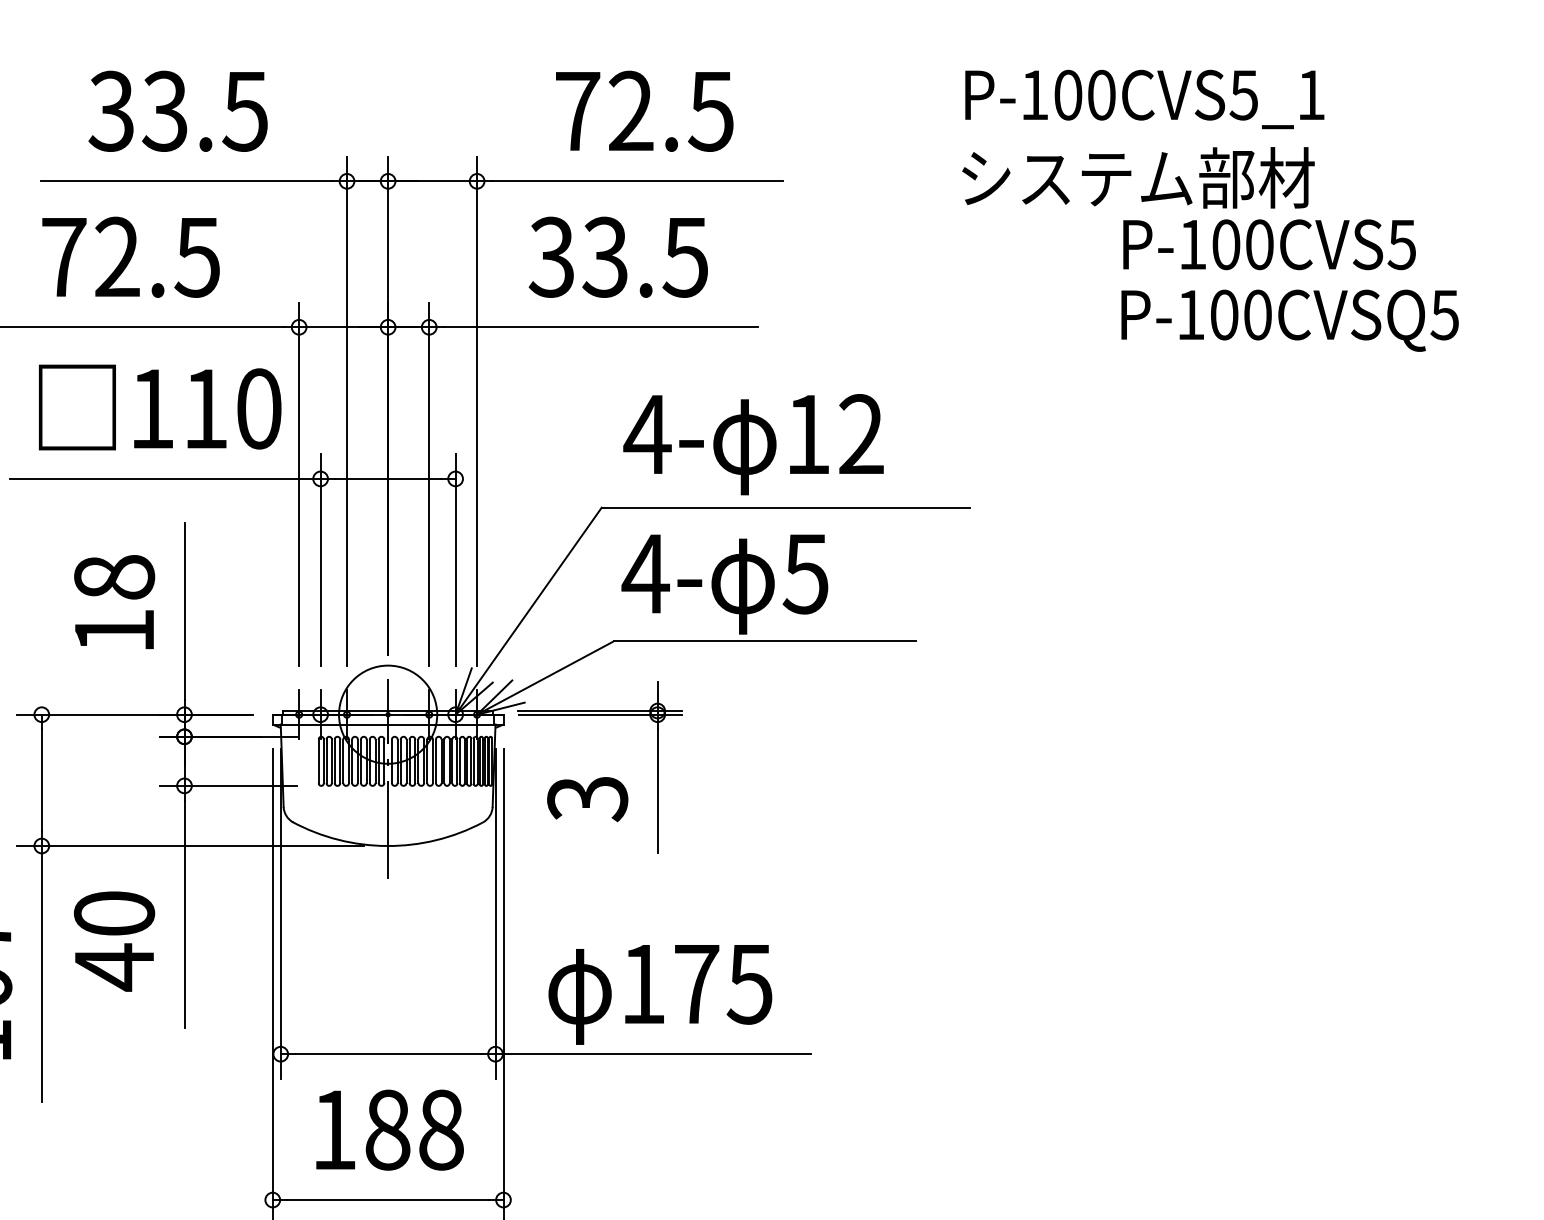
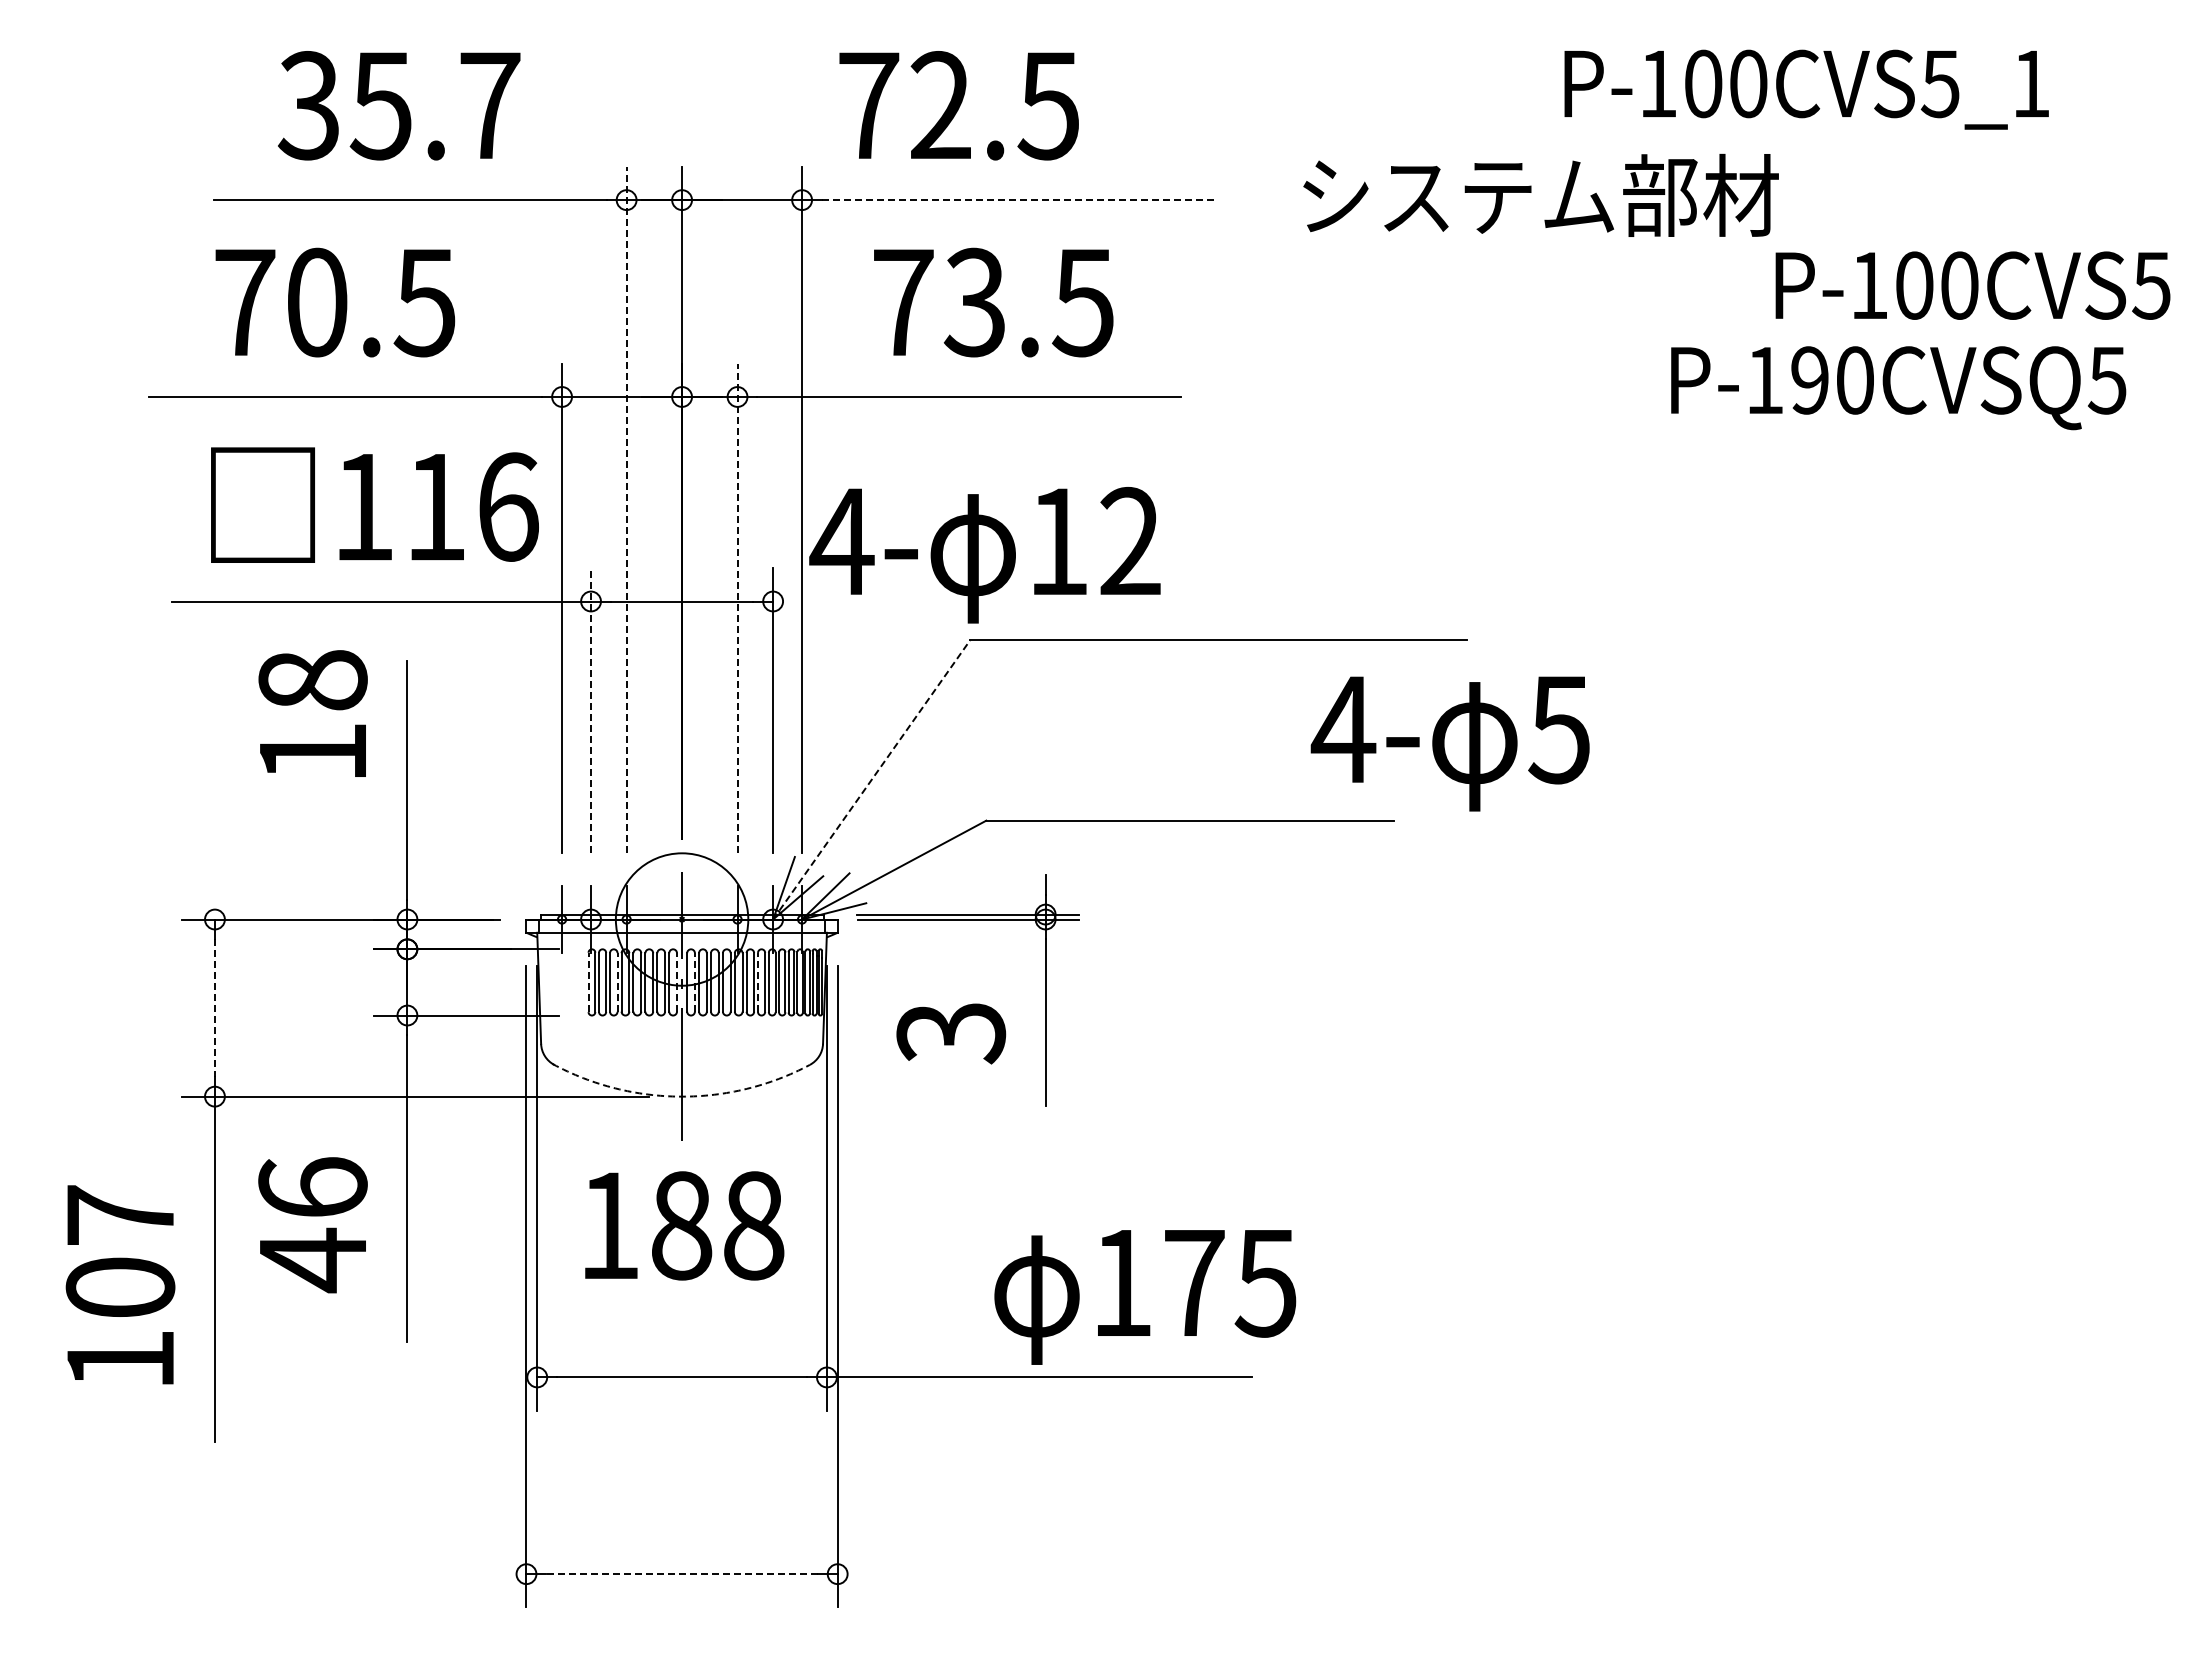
text: (1144, 99) -> (1806, 89), moved
text: (204, 111) -> (434, 105), 33.5 -> 35.7
text: (644, 111) -> (958, 105), moved
text: (1137, 177) -> (1540, 194), moved
line: (637, 181) -> (1018, 200), solid -> dashed
text: (1269, 244) -> (1972, 285), moved
text: (117, 257) -> (317, 302), 72.5 -> 70.5
text: (551, 257) -> (902, 302), 33.5 -> 73.5
text: (1224, 315) -> (1809, 380), P-100CVSQ5 -> P-190CVSQ5
text: (259, 408) -> (508, 506), 110 -> 116
line: (346, 410) -> (626, 509), solid -> dashed
text: (753, 444) -> (984, 555), moved
line: (429, 484) -> (737, 608), solid -> dashed
line: (320, 559) -> (591, 710), solid -> dashed
text: (724, 584) -> (1449, 743), moved
text: (114, 601) -> (312, 713), moved
line: (528, 610) -> (871, 779), solid -> dashed
line: (340, 760) -> (617, 981), solid -> dashed
line: (384, 760) -> (677, 981), solid -> dashed
line: (397, 760) -> (694, 981), solid -> dashed
line: (318, 761) -> (588, 982), solid -> dashed
line: (444, 761) -> (758, 982), solid -> dashed
line: (41, 780) -> (214, 1008), solid -> dashed
arc: (387, 845) -> (681, 1096), solid -> dashed
text: (114, 913) -> (312, 1187), 40 -> 46
text: (660, 994) -> (1145, 1297), moved
text: (389, 1129) -> (684, 1225), moved
line: (388, 1200) -> (682, 1574), solid -> dashed

